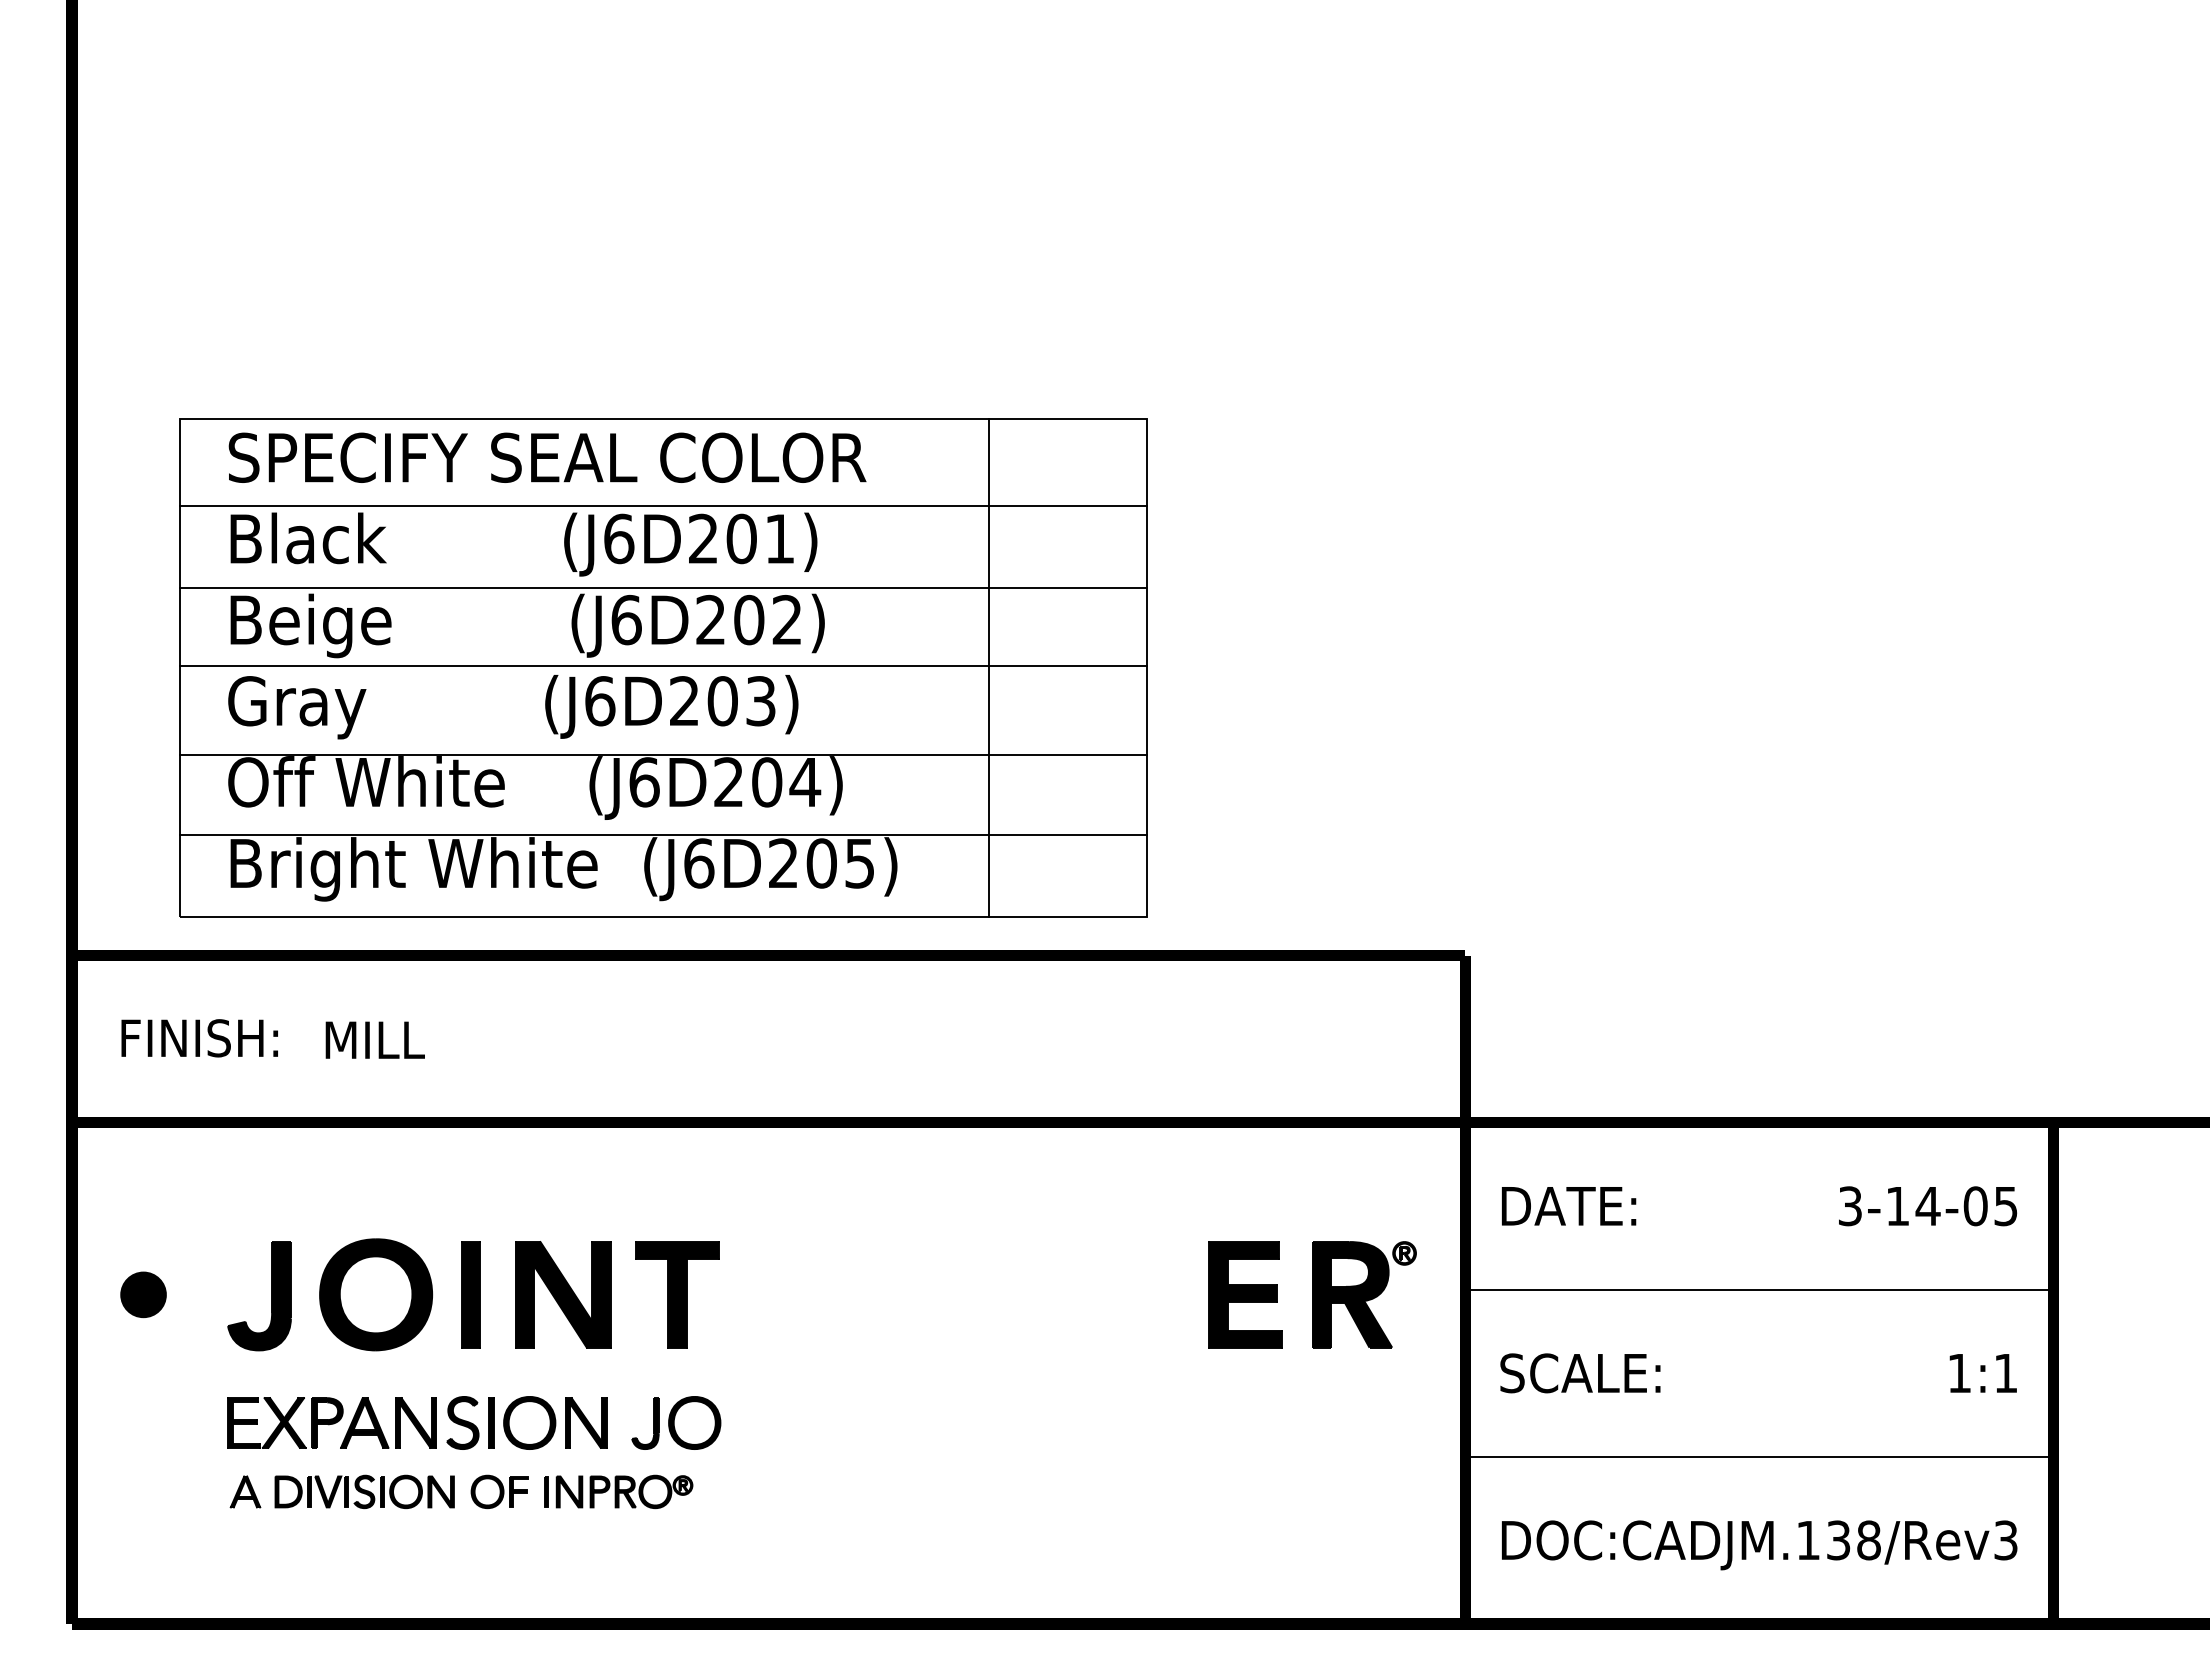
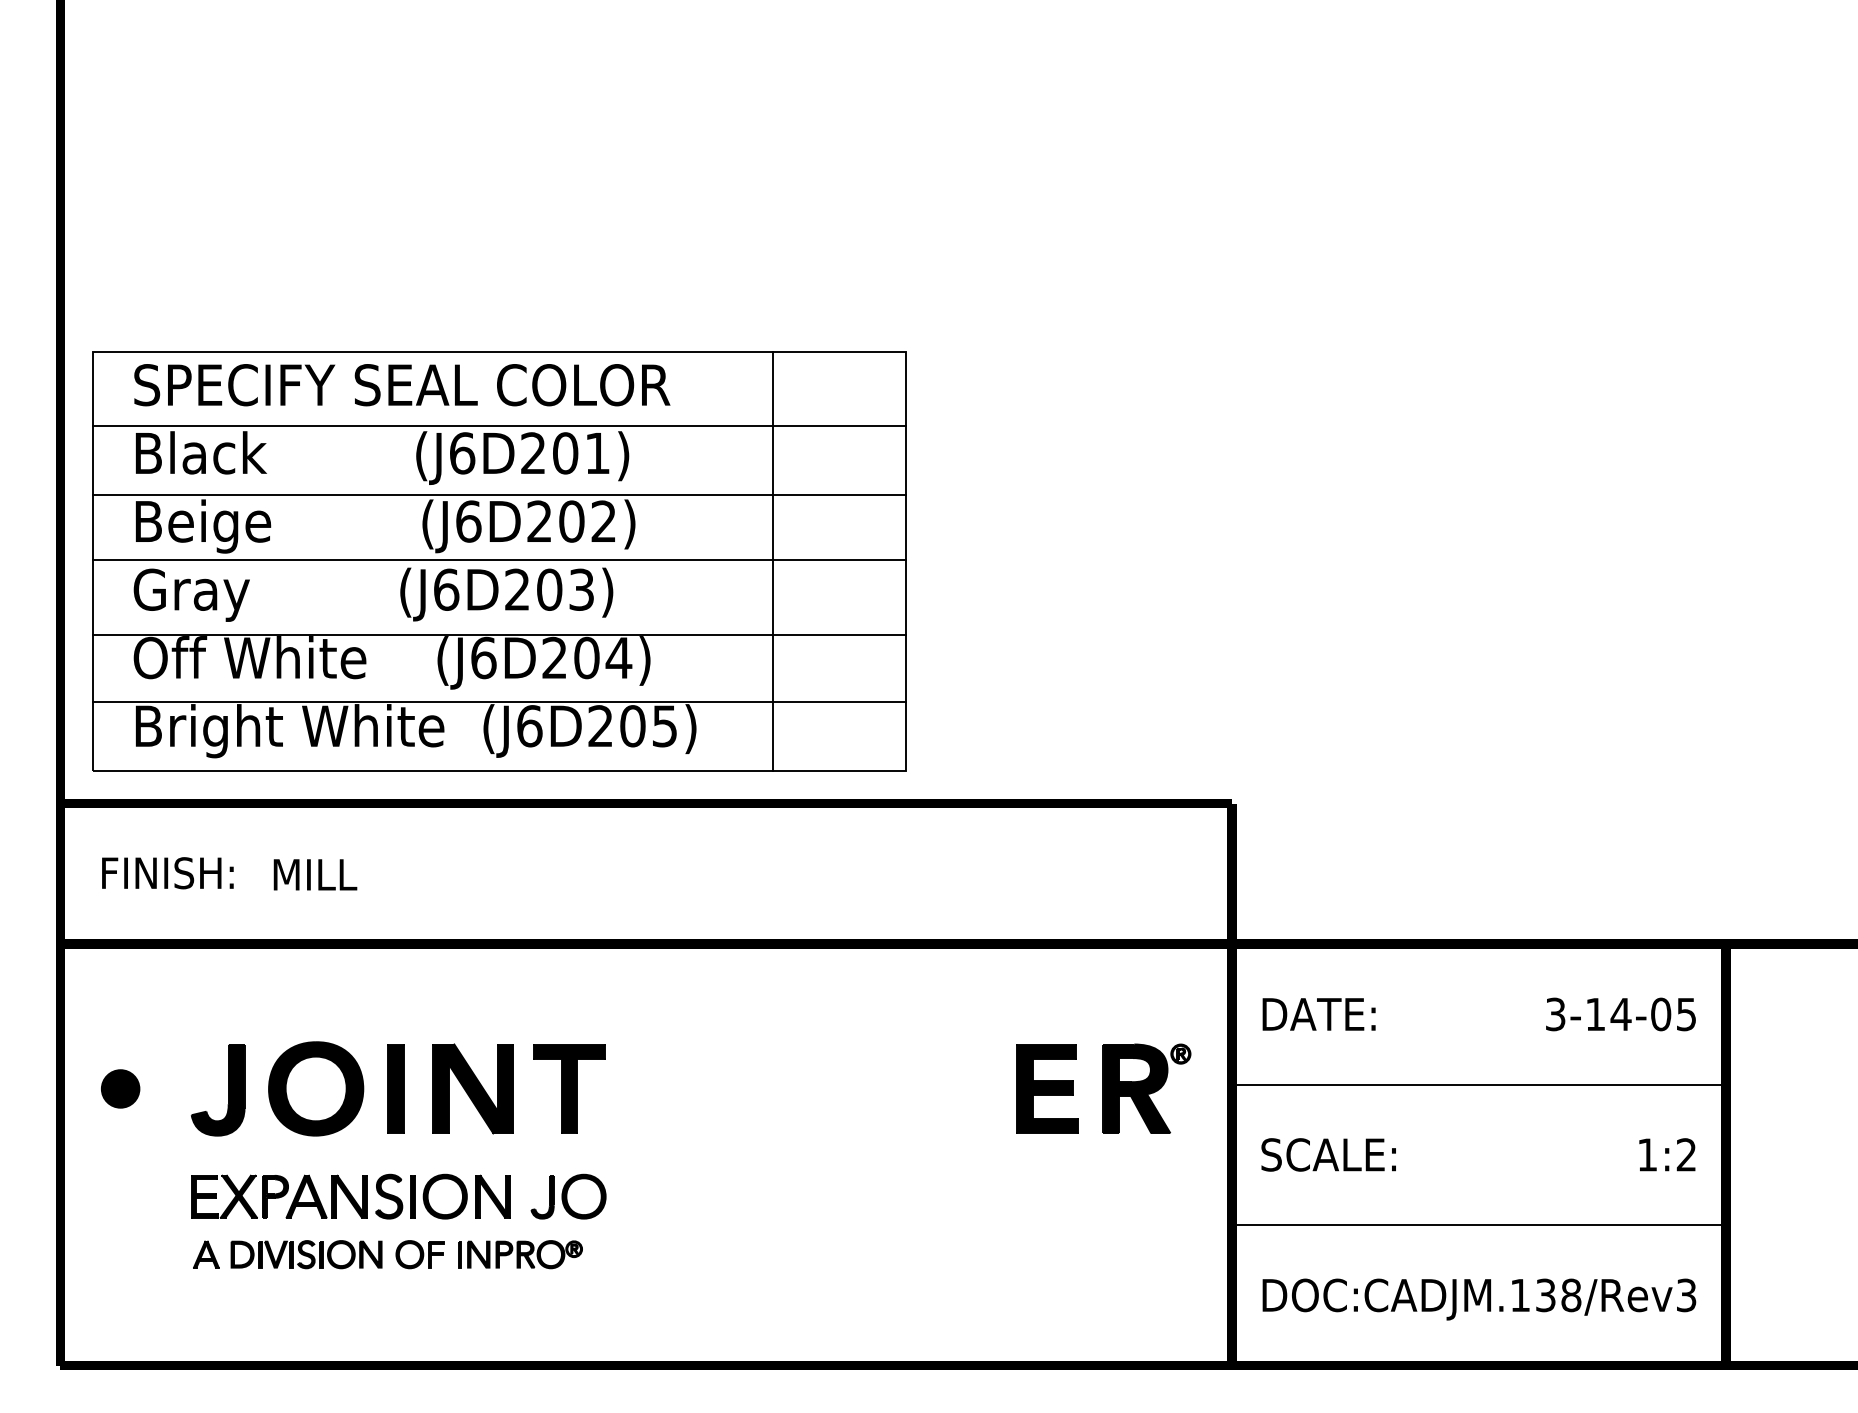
part: (663, 667) -> (499, 561), moved
text: (2005, 1372) -> (1686, 1154), 1:1 -> 1:2

